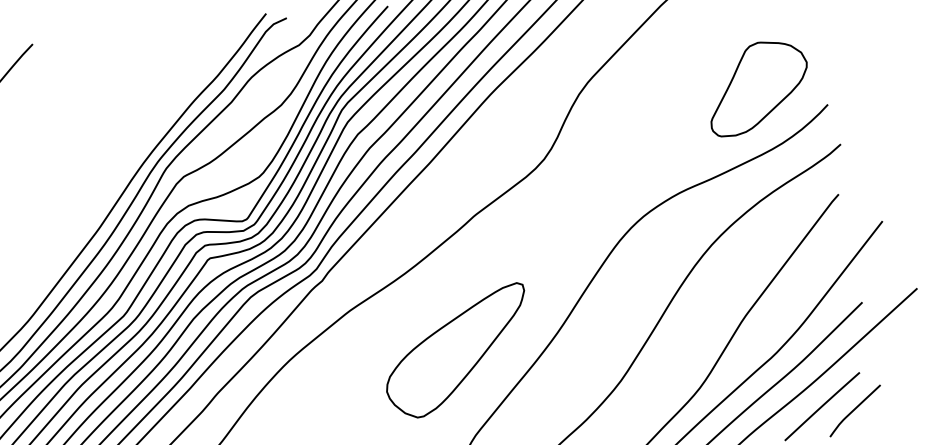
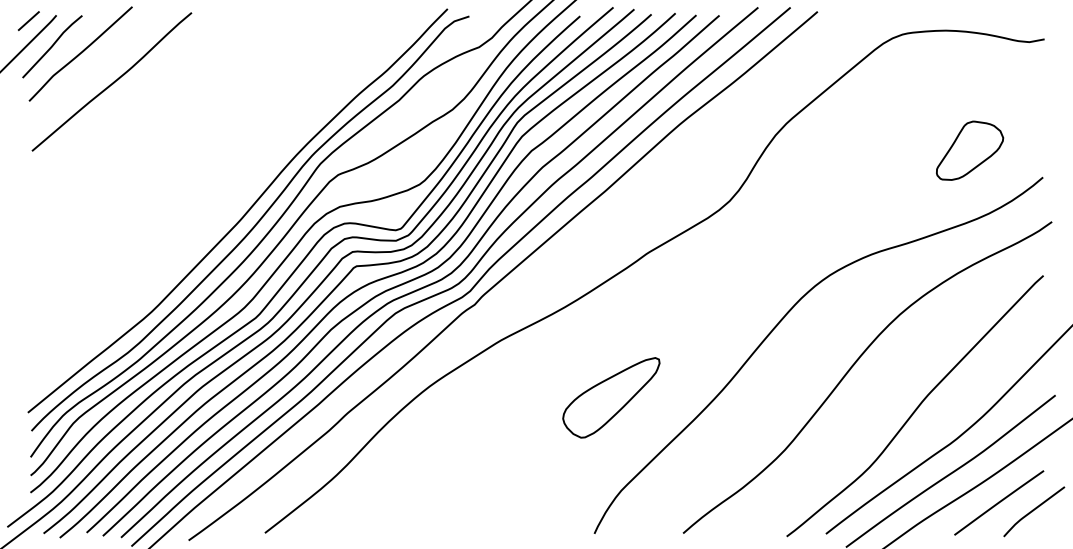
part: (757, 87) -> (969, 150), size x0.6
part: (456, 351) -> (611, 397), size x0.6

